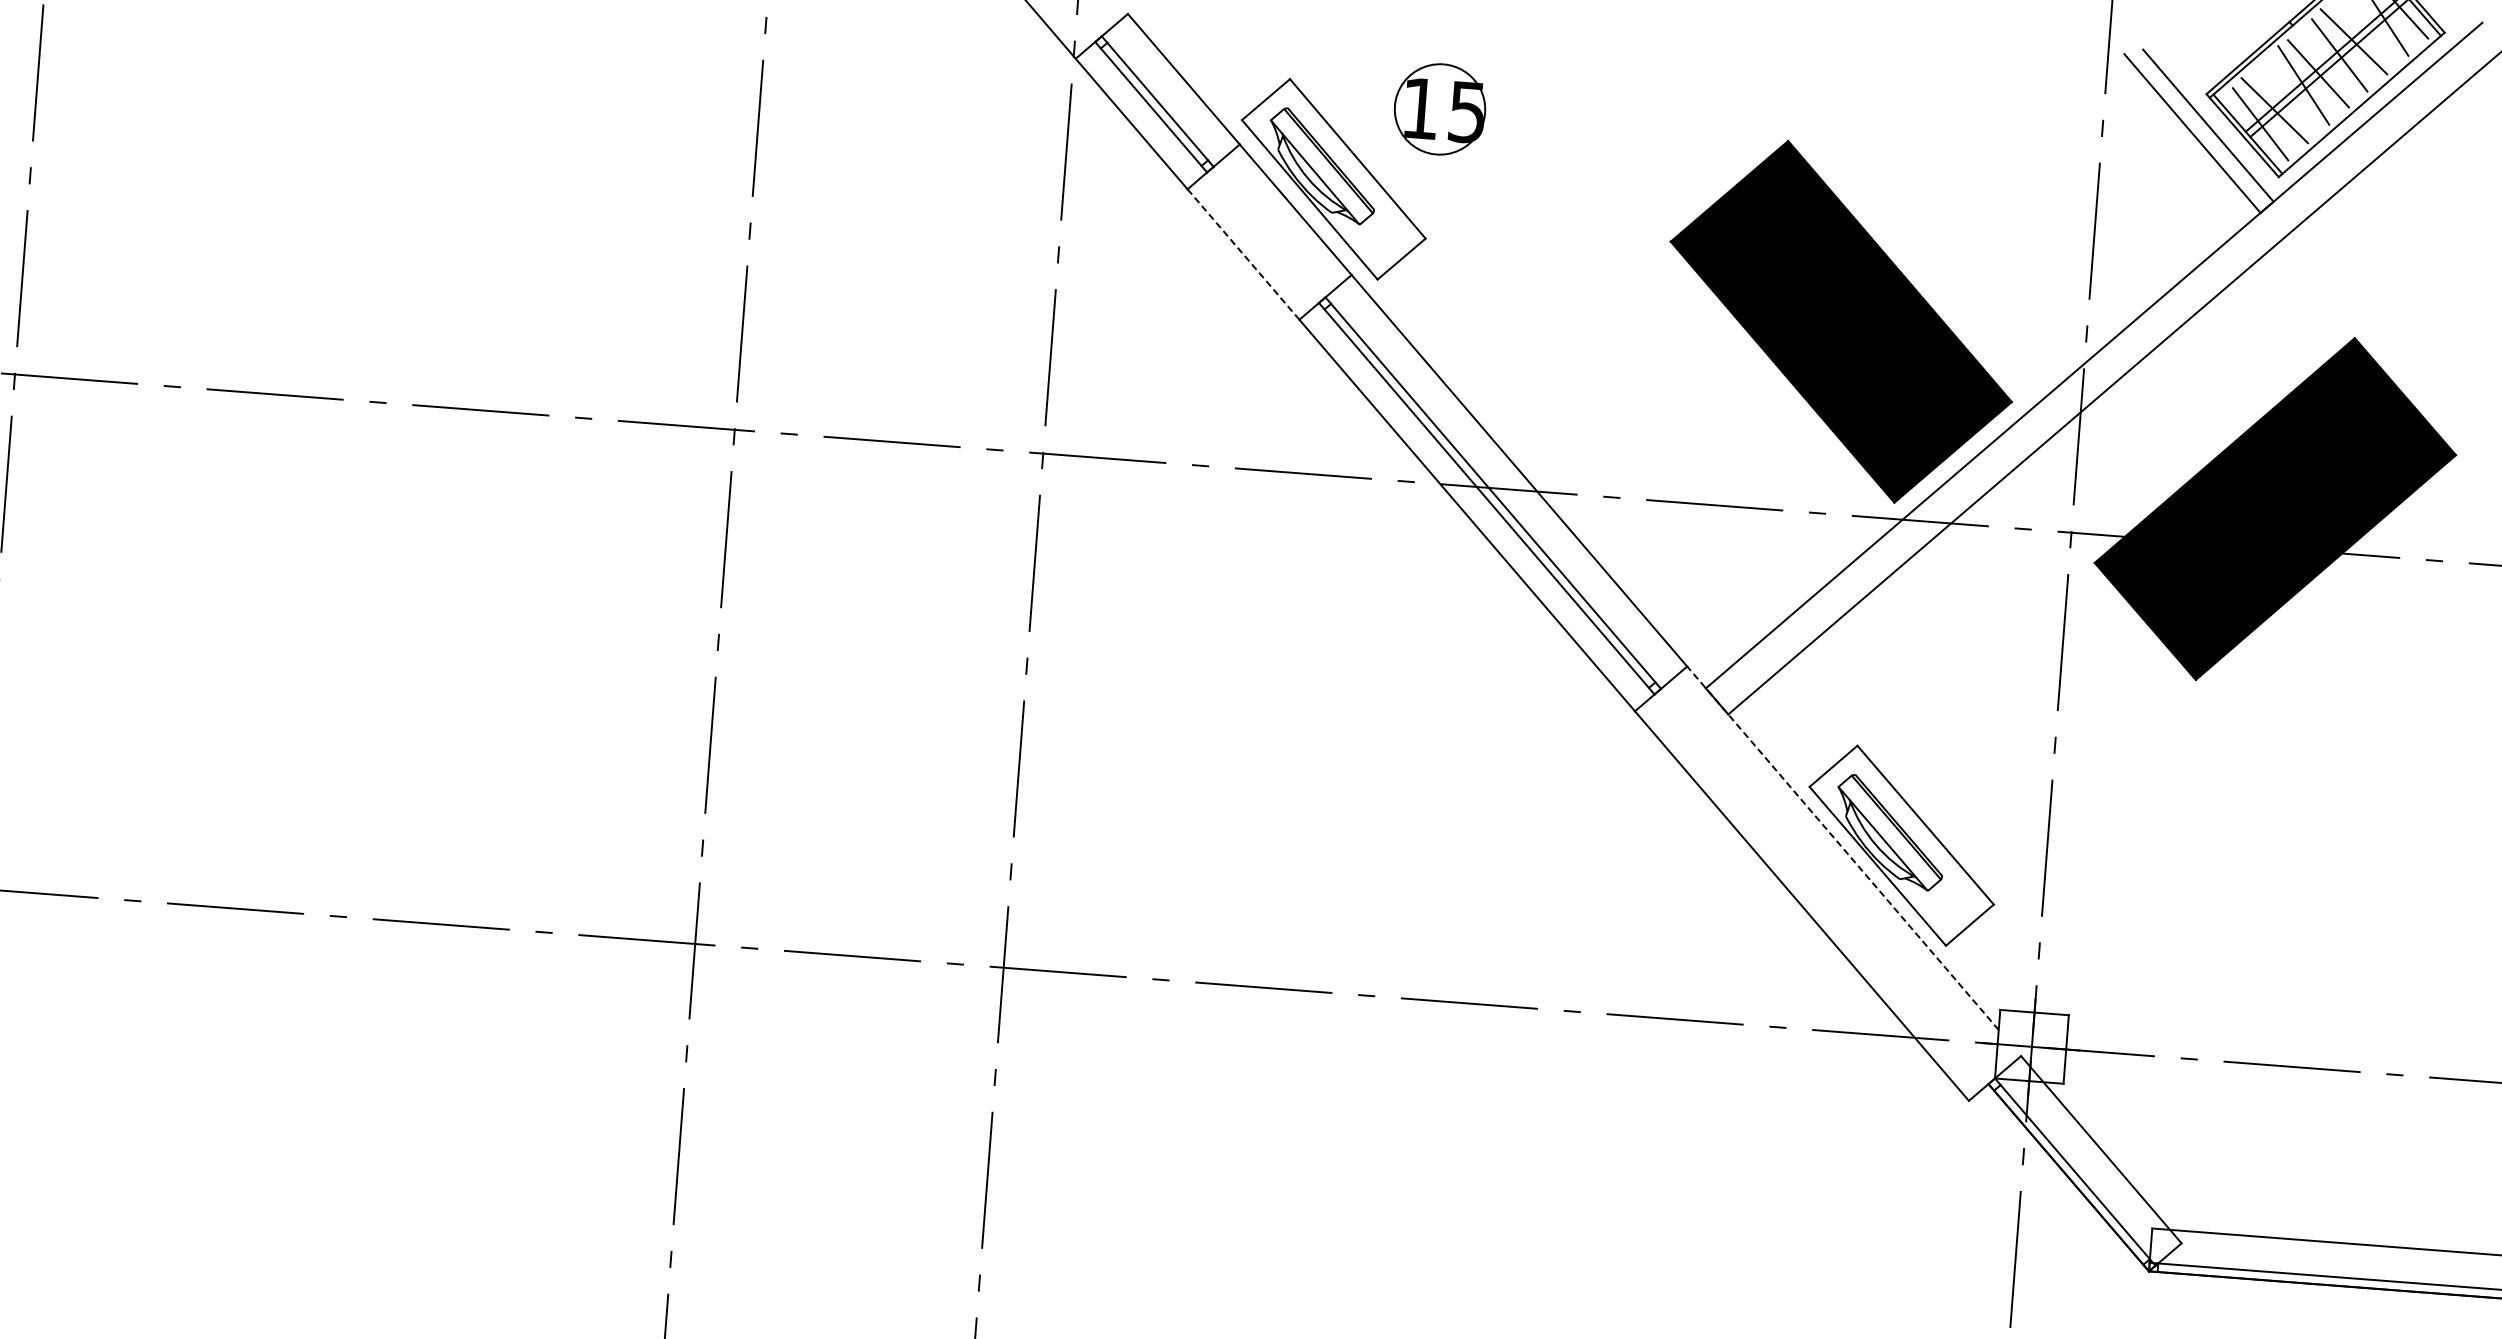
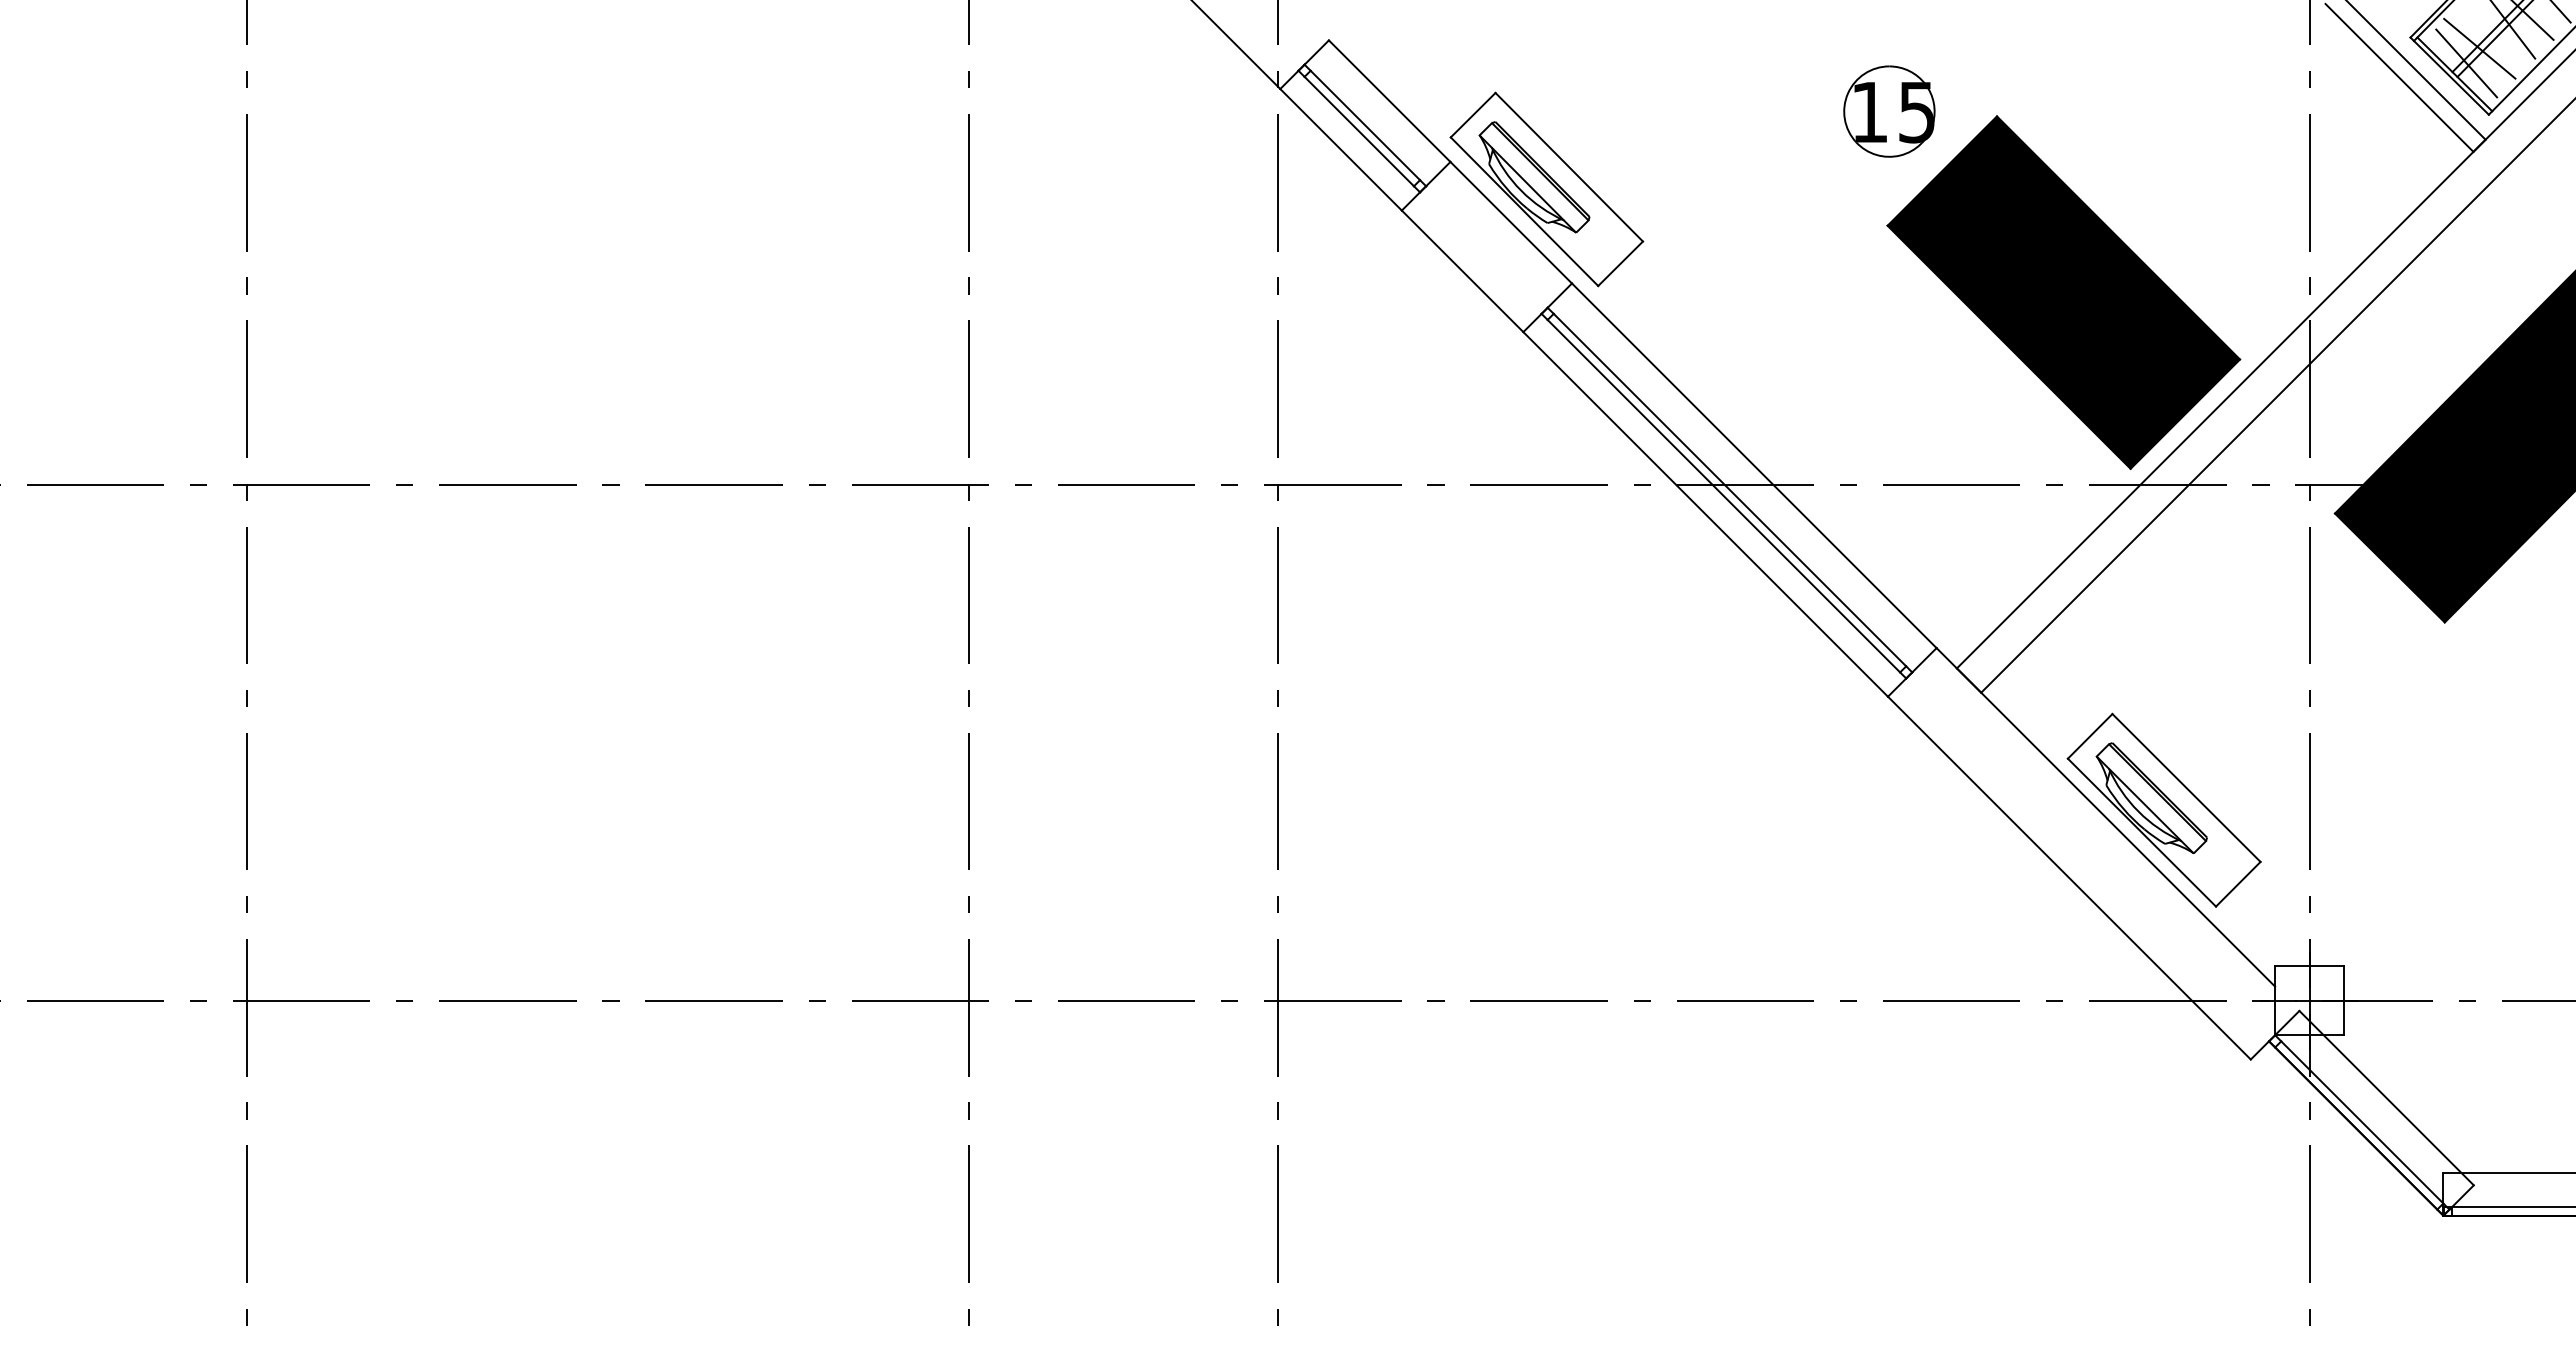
part: (1440, 109) -> (1889, 111), moved
line: (1243, 254) -> (1462, 271), dashed -> solid
line: (1842, 848) -> (2105, 817), dashed -> solid

